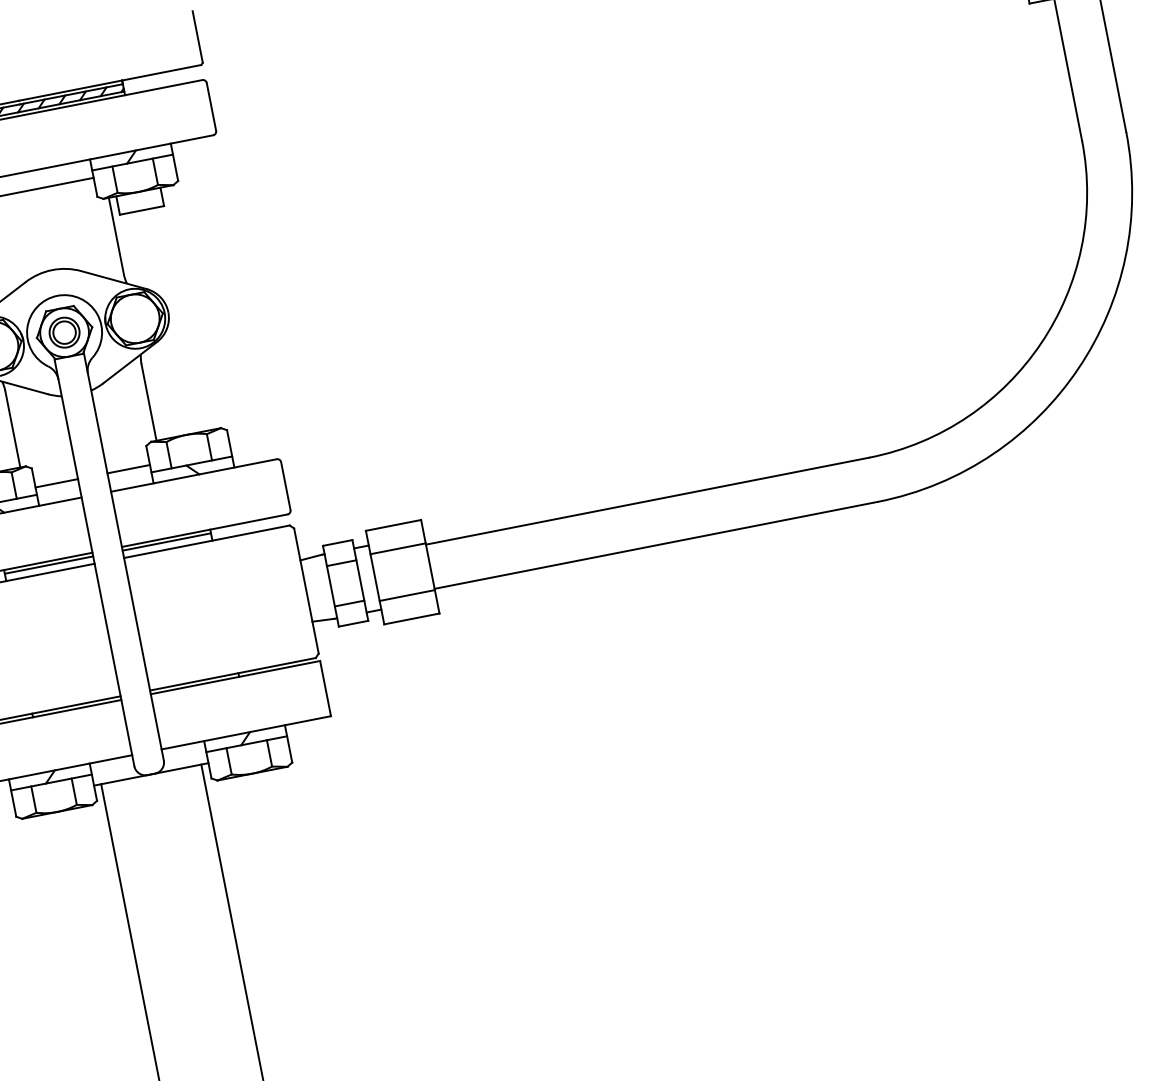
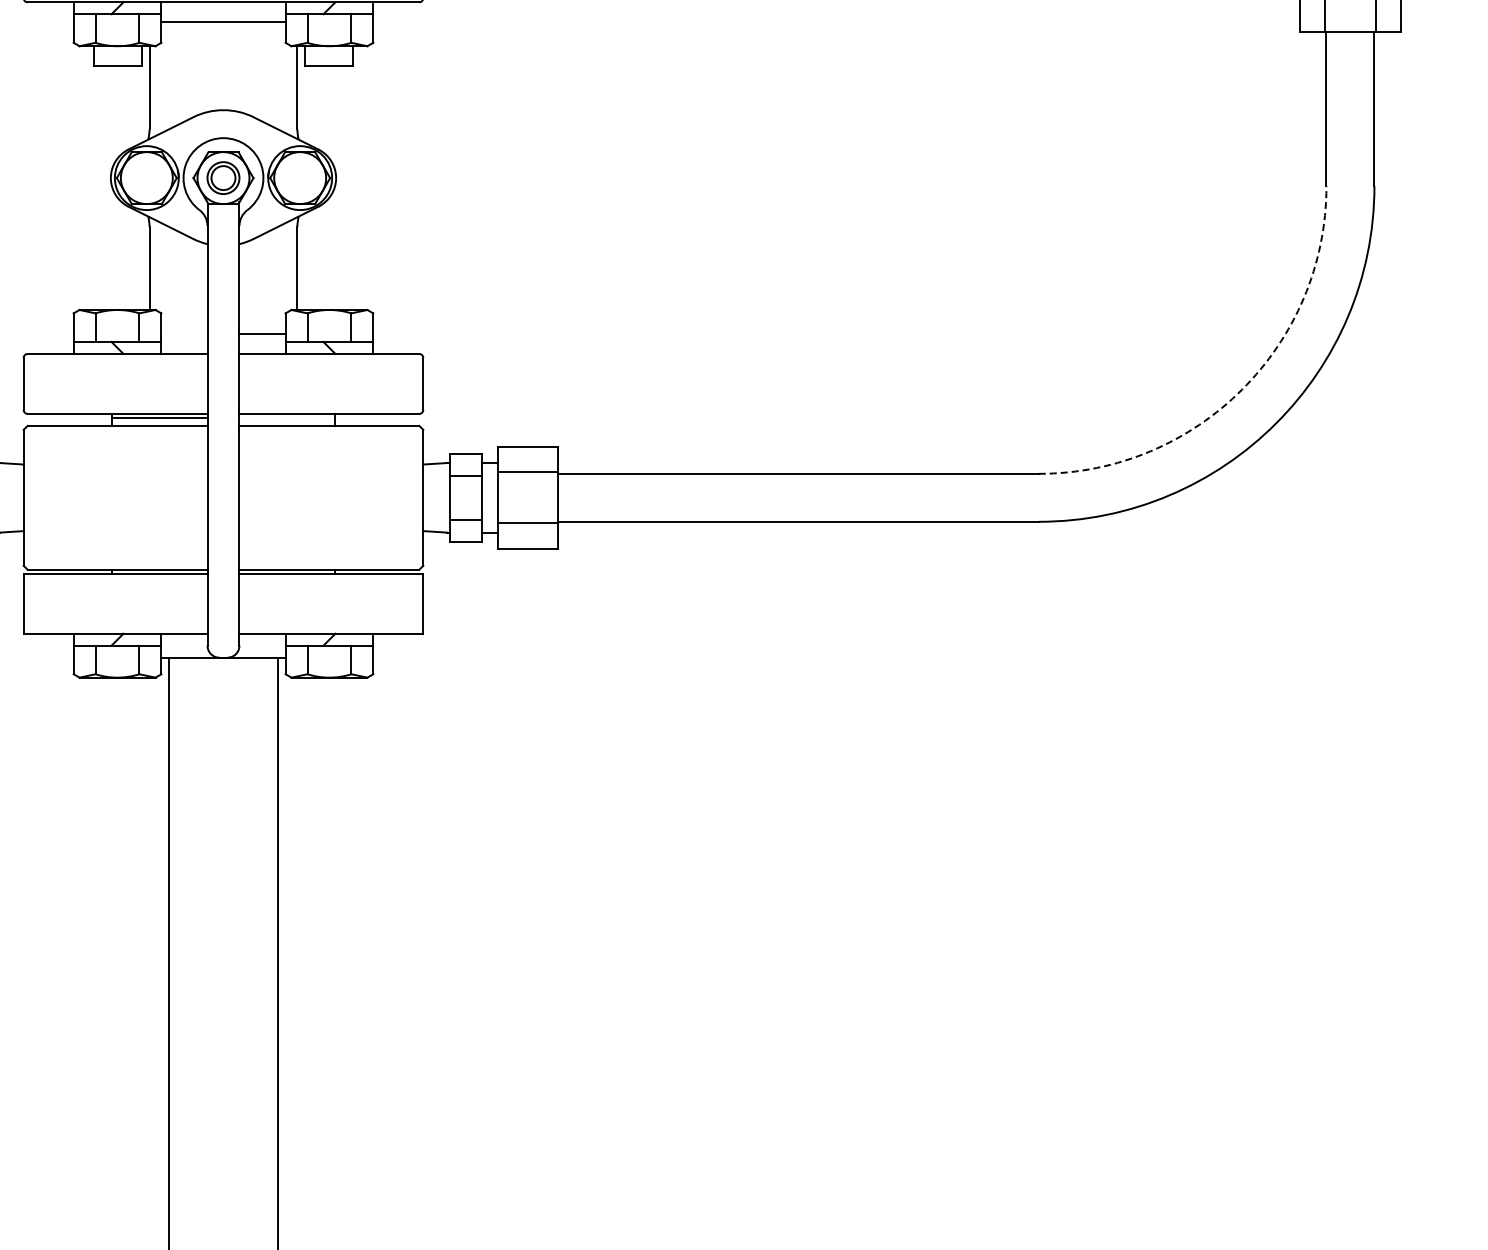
arc: (1041, 343) -> (1242, 389), solid -> dashed
line: (56, 482) -> (184, 333), removed
line: (166, 541) -> (287, 417), removed

